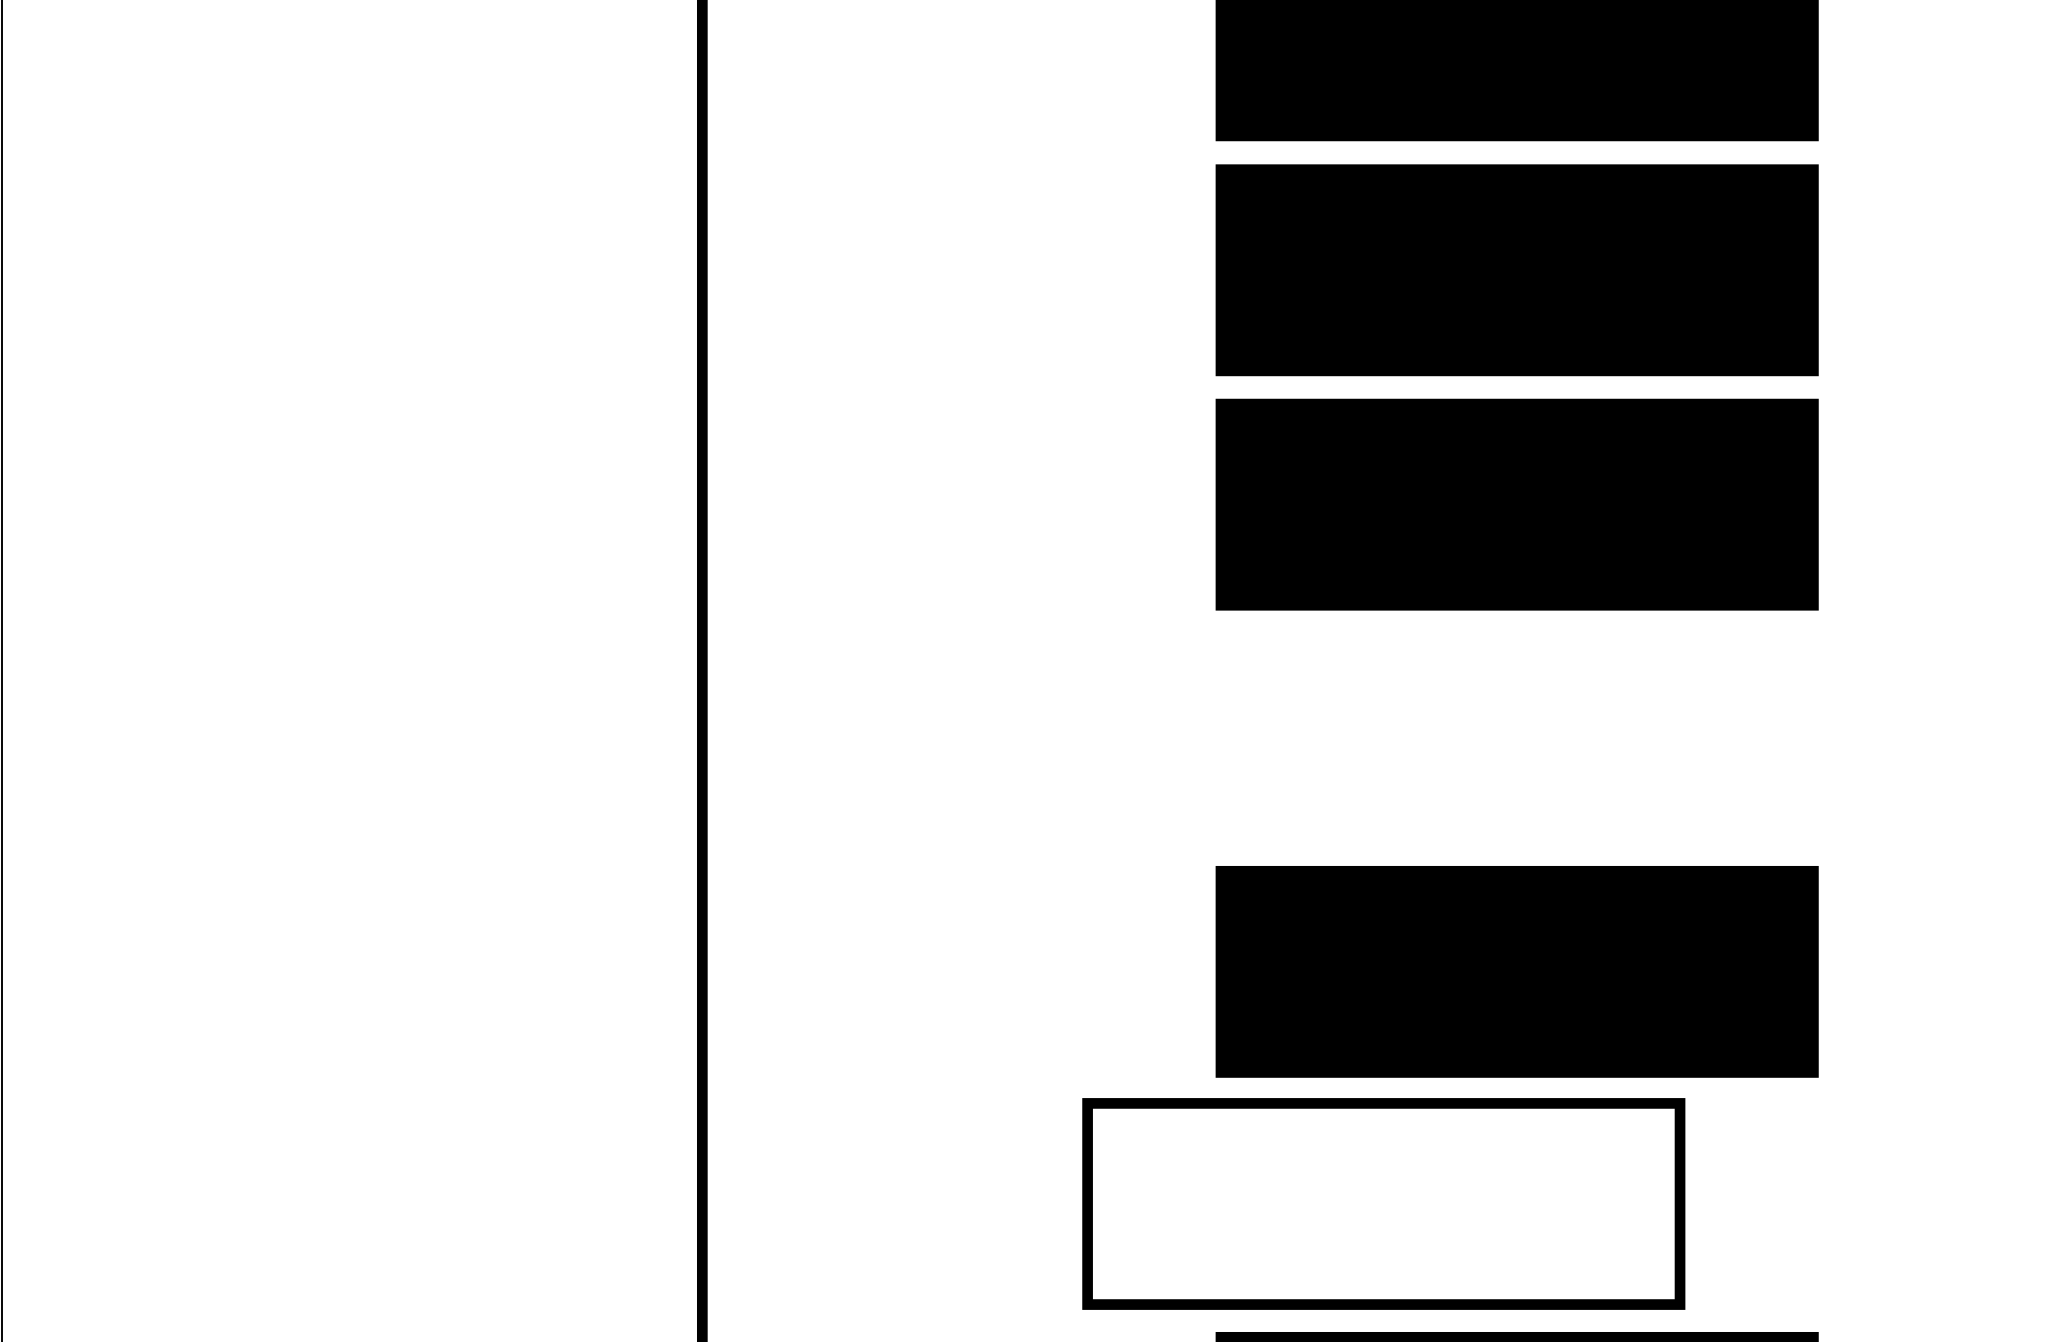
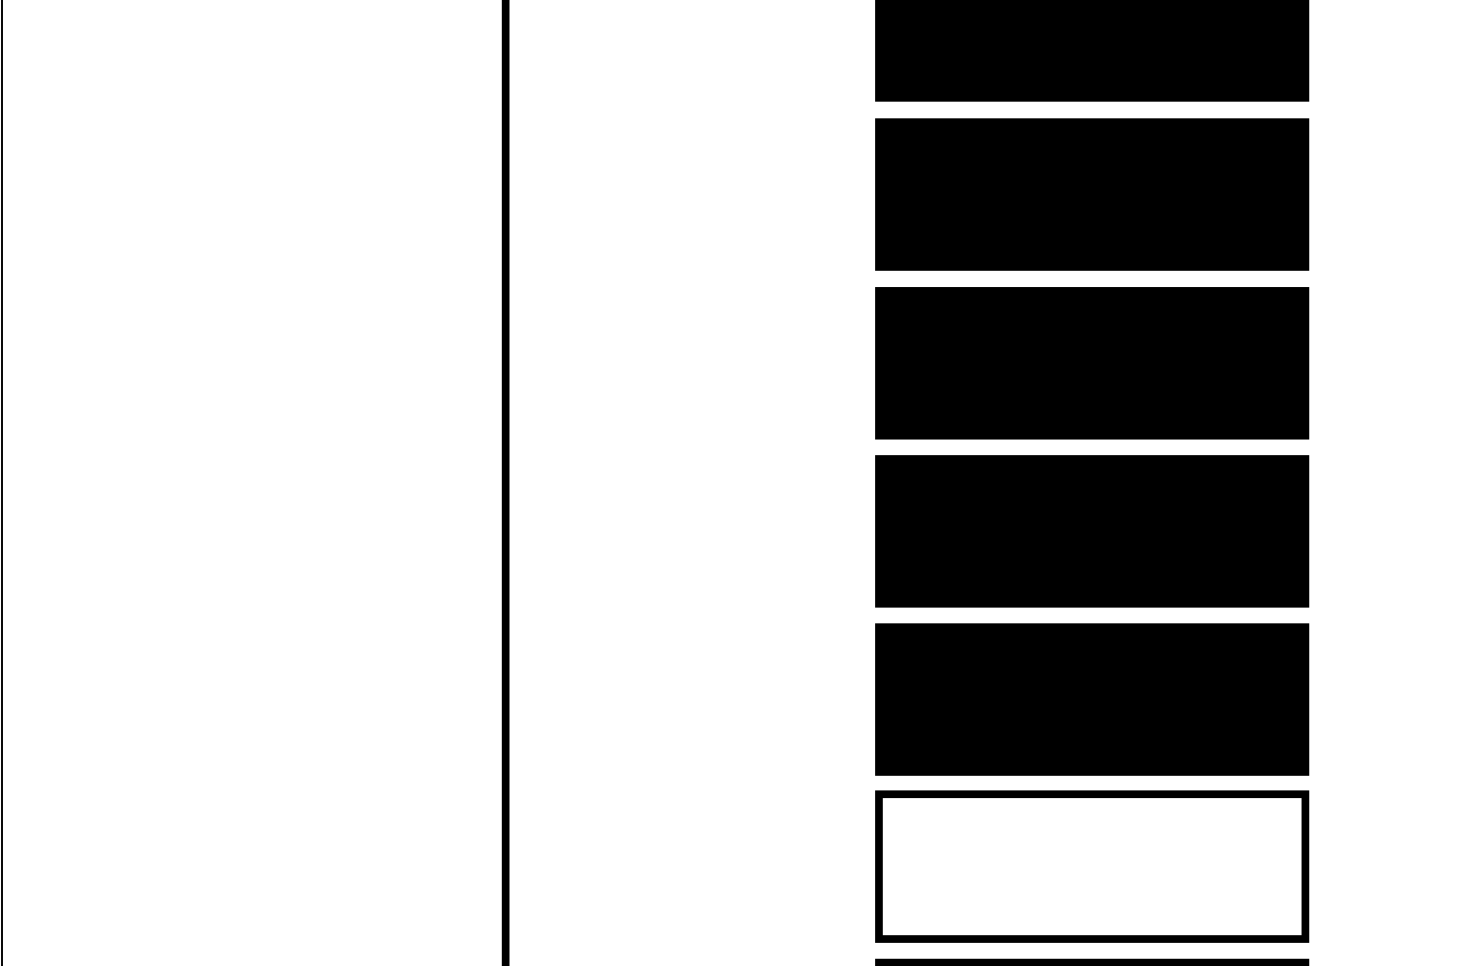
part: (1517, 738) -> (1092, 531), added
part: (1384, 1203) -> (1092, 866), moved

